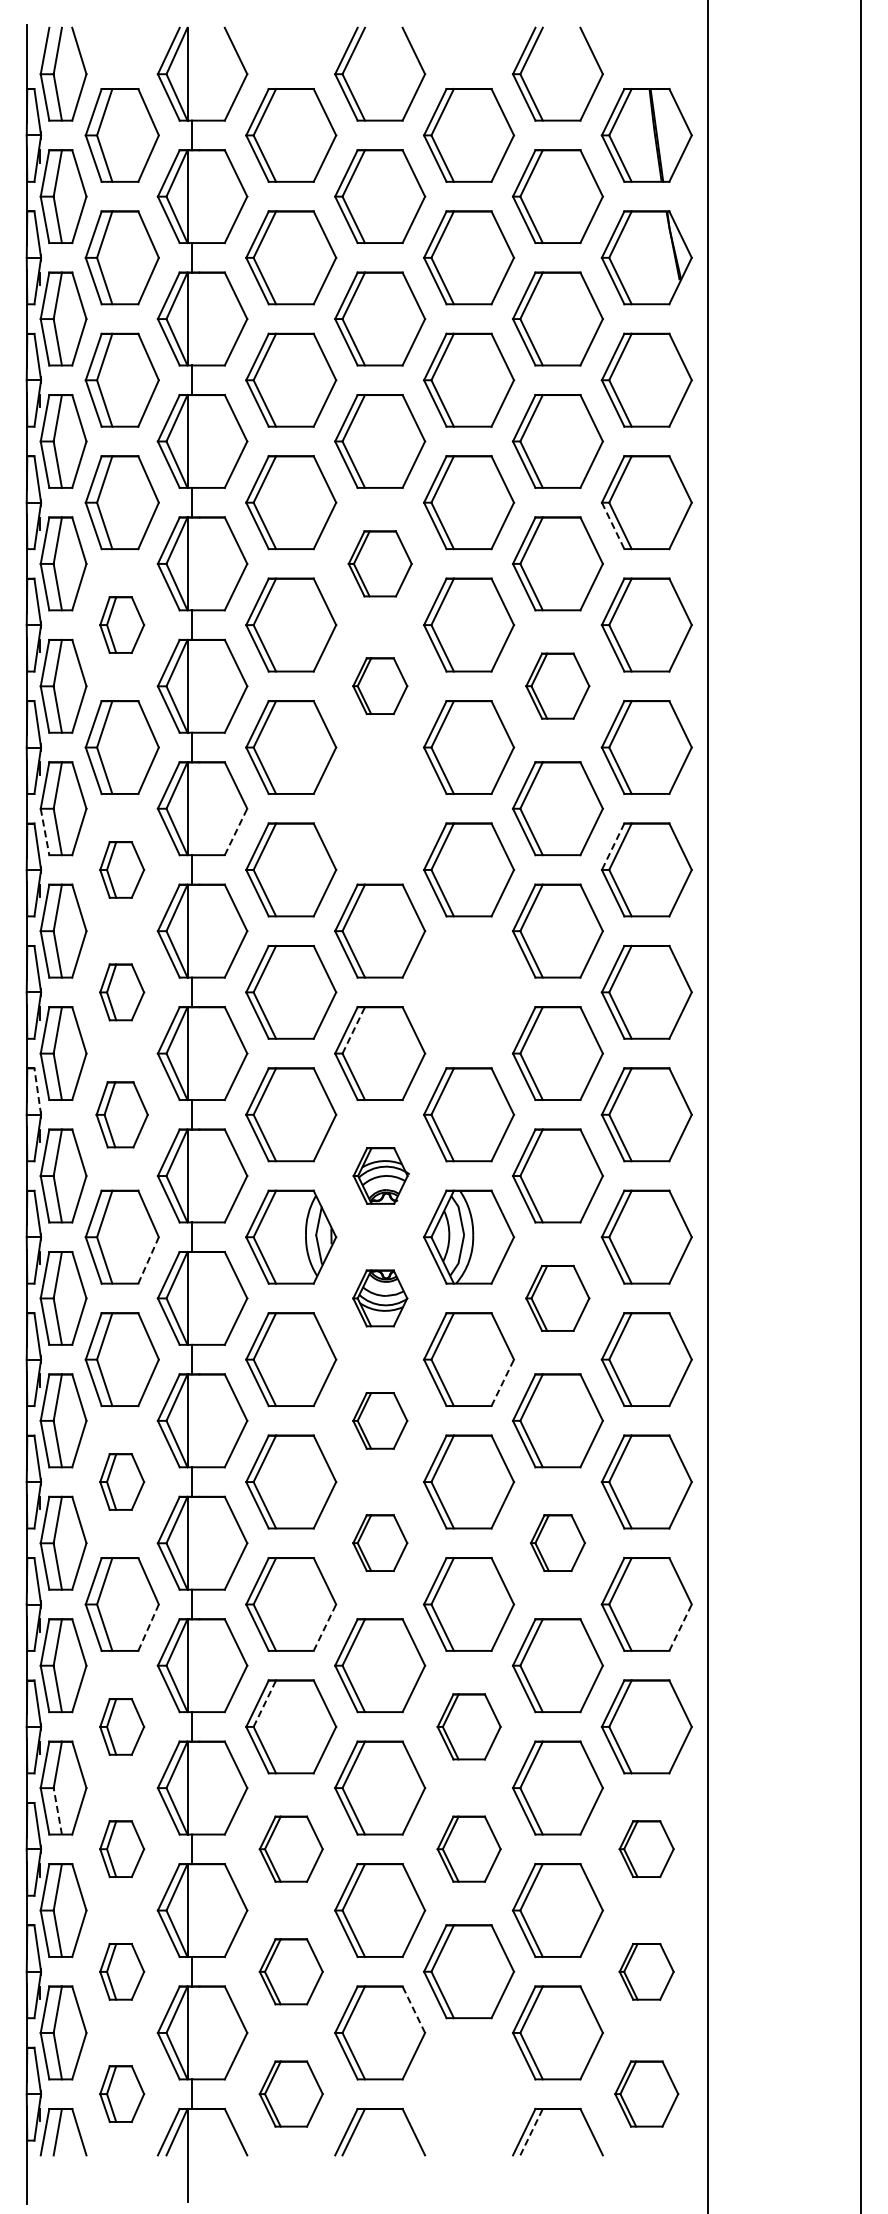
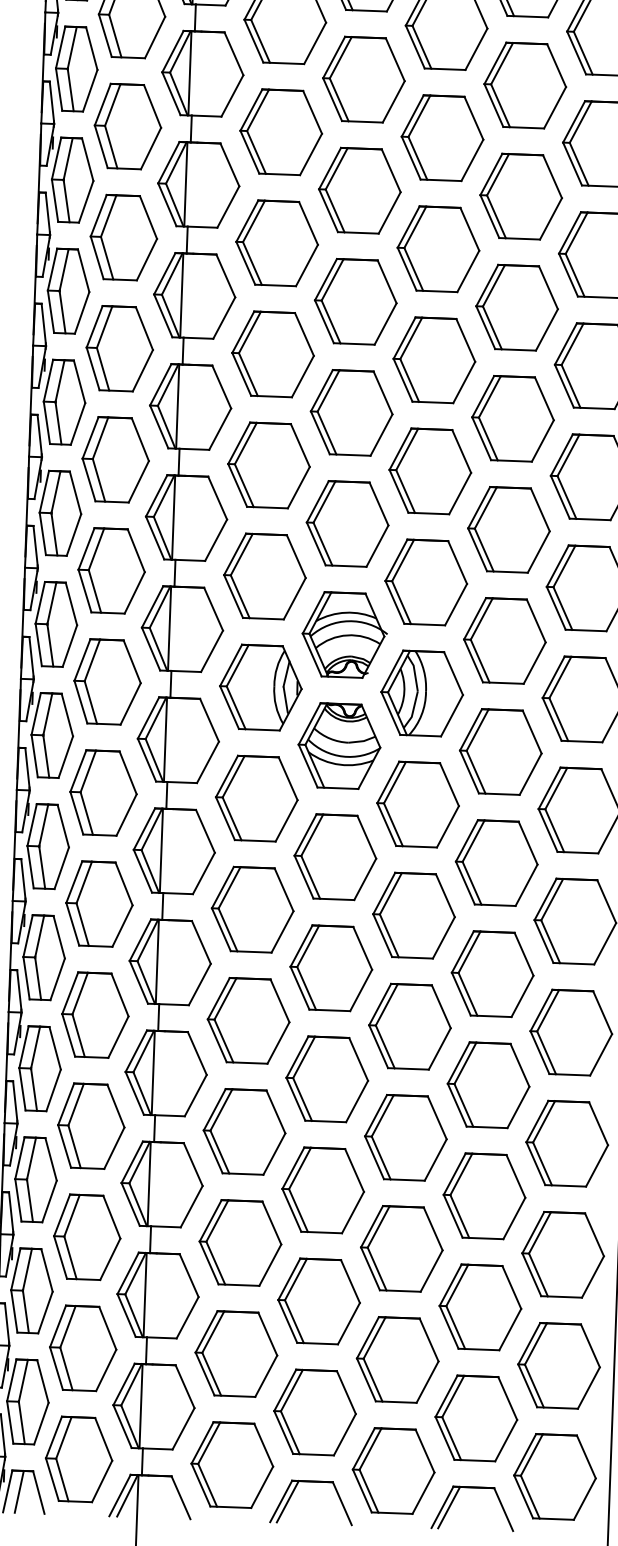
line: (613, 525) -> (576, 52), dashed -> solid
part: (380, 563) -> (364, 79), size x1.43
part: (121, 624) -> (127, 126), size x1.67
part: (380, 685) -> (360, 190), size x1.67
part: (557, 685) -> (520, 195), size x1.43
part: (380, 808) -> (356, 301), added
line: (45, 831) -> (51, 311), dashed -> solid
line: (236, 831) -> (224, 317), dashed -> solid
line: (613, 846) -> (566, 343), dashed -> solid
part: (121, 869) -> (119, 348), size x1.67
part: (469, 991) -> (430, 470), added
part: (121, 992) -> (115, 459), size x1.67
line: (353, 1030) -> (324, 502), dashed -> solid
line: (37, 1091) -> (35, 546), dashed -> solid
part: (121, 1114) -> (110, 570), size x1.43
part: (381, 1175) -> (344, 634), size x1.67
line: (148, 1259) -> (130, 703), dashed -> solid
part: (380, 1298) -> (339, 746), size x1.67
part: (557, 1298) -> (500, 752), size x1.43
line: (502, 1382) -> (447, 826), dashed -> solid
part: (380, 1420) -> (335, 856), size x1.67
part: (121, 1481) -> (98, 903), size x1.67
part: (380, 1542) -> (331, 967), size x1.67
part: (557, 1542) -> (492, 973), size x1.67
line: (148, 1627) -> (118, 1036), dashed -> solid
line: (324, 1627) -> (278, 1042), dashed -> solid
line: (680, 1627) -> (601, 1054), dashed -> solid
line: (264, 1703) -> (221, 1109), dashed -> solid
part: (121, 1726) -> (90, 1125), size x1.67
part: (469, 1726) -> (406, 1137), size x1.43
line: (57, 1811) -> (29, 1200), dashed -> solid
part: (121, 1848) -> (86, 1236), size x1.67
part: (291, 1848) -> (240, 1242), size x1.43
part: (469, 1848) -> (402, 1248), size x1.43
part: (646, 1848) -> (562, 1254), size x1.67
part: (121, 1971) -> (82, 1348), size x1.67
part: (291, 1971) -> (236, 1353), size x1.43
part: (646, 1971) -> (558, 1365), size x1.67
line: (413, 2009) -> (346, 1392), dashed -> solid
part: (121, 2093) -> (78, 1458), size x1.67
part: (291, 2093) -> (232, 1464), size x1.43
part: (469, 2093) -> (394, 1470), added
part: (646, 2093) -> (554, 1476), size x1.43
line: (531, 2132) -> (449, 1507), dashed -> solid

